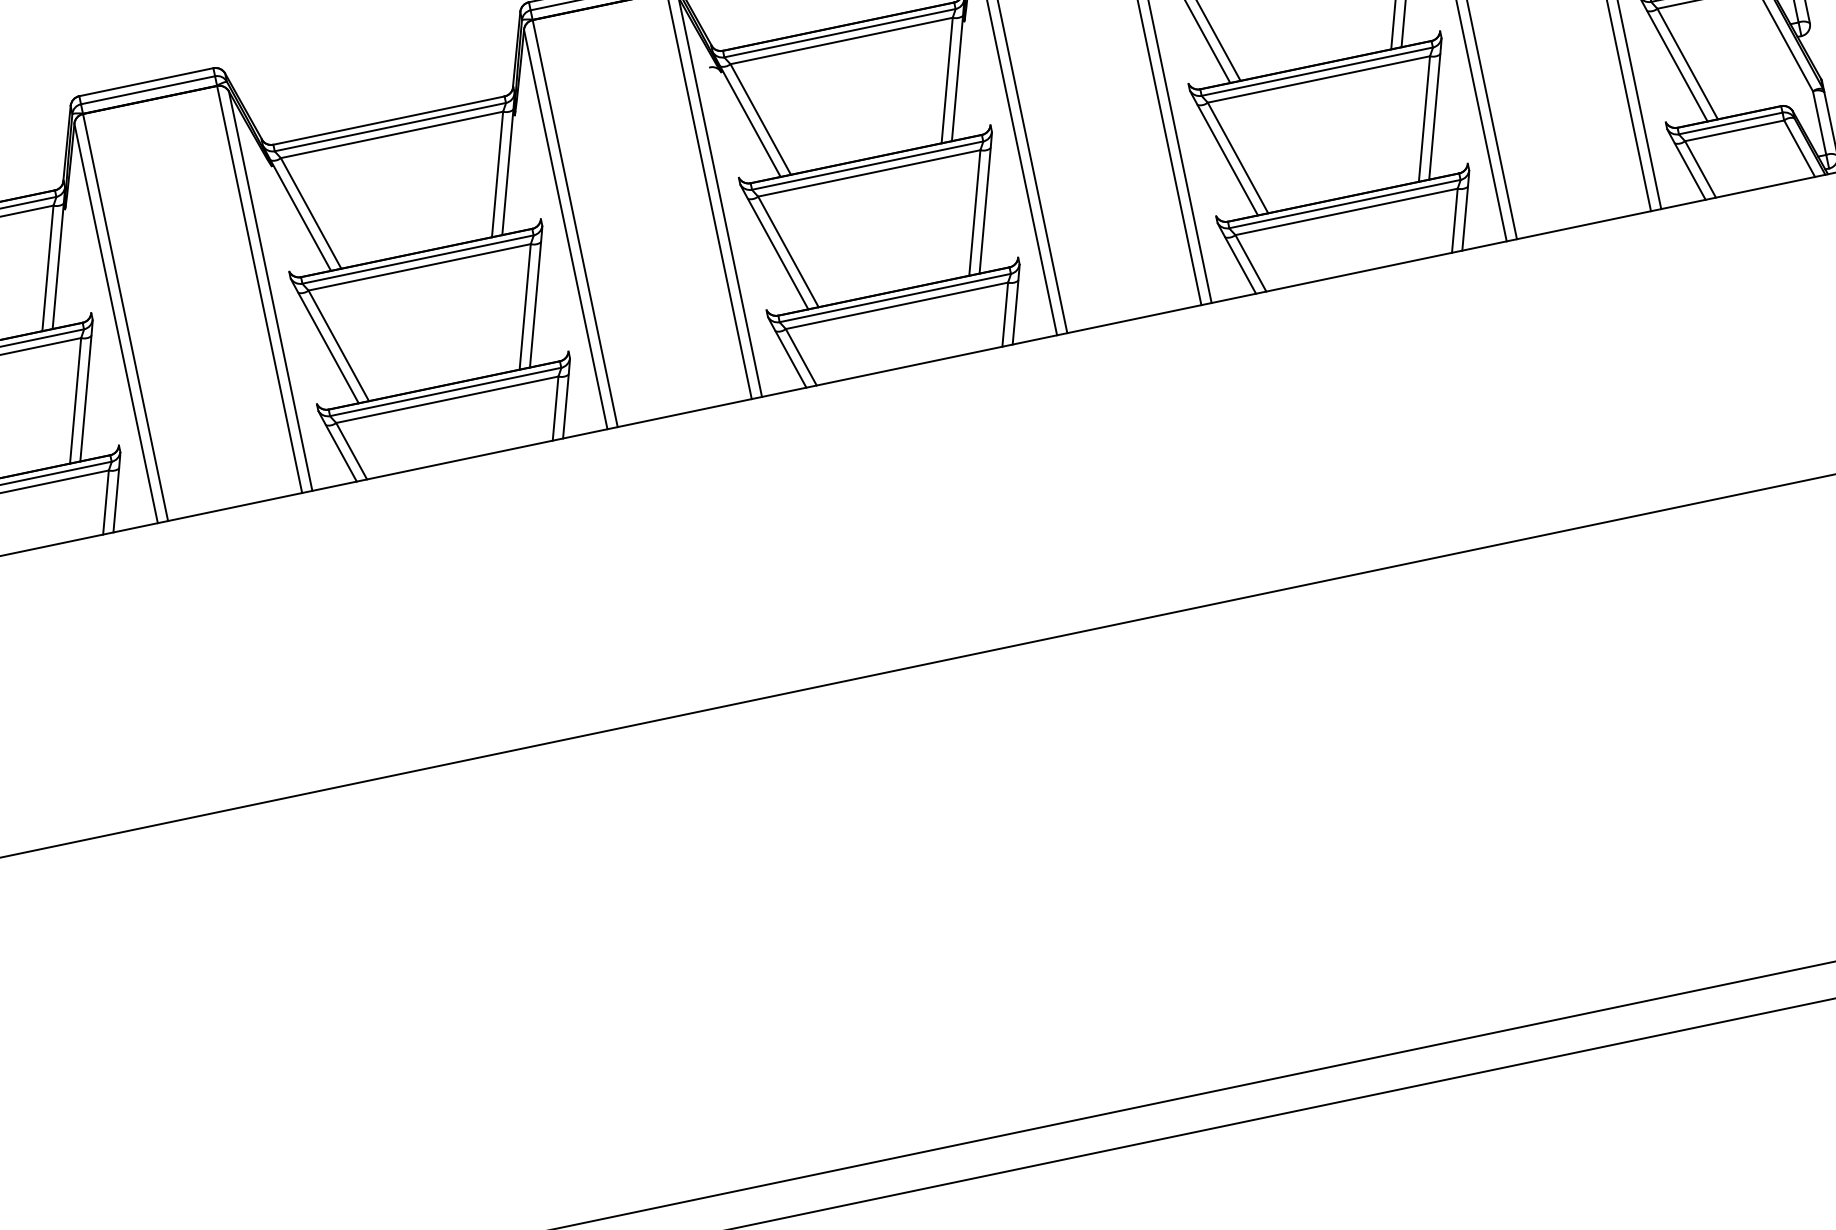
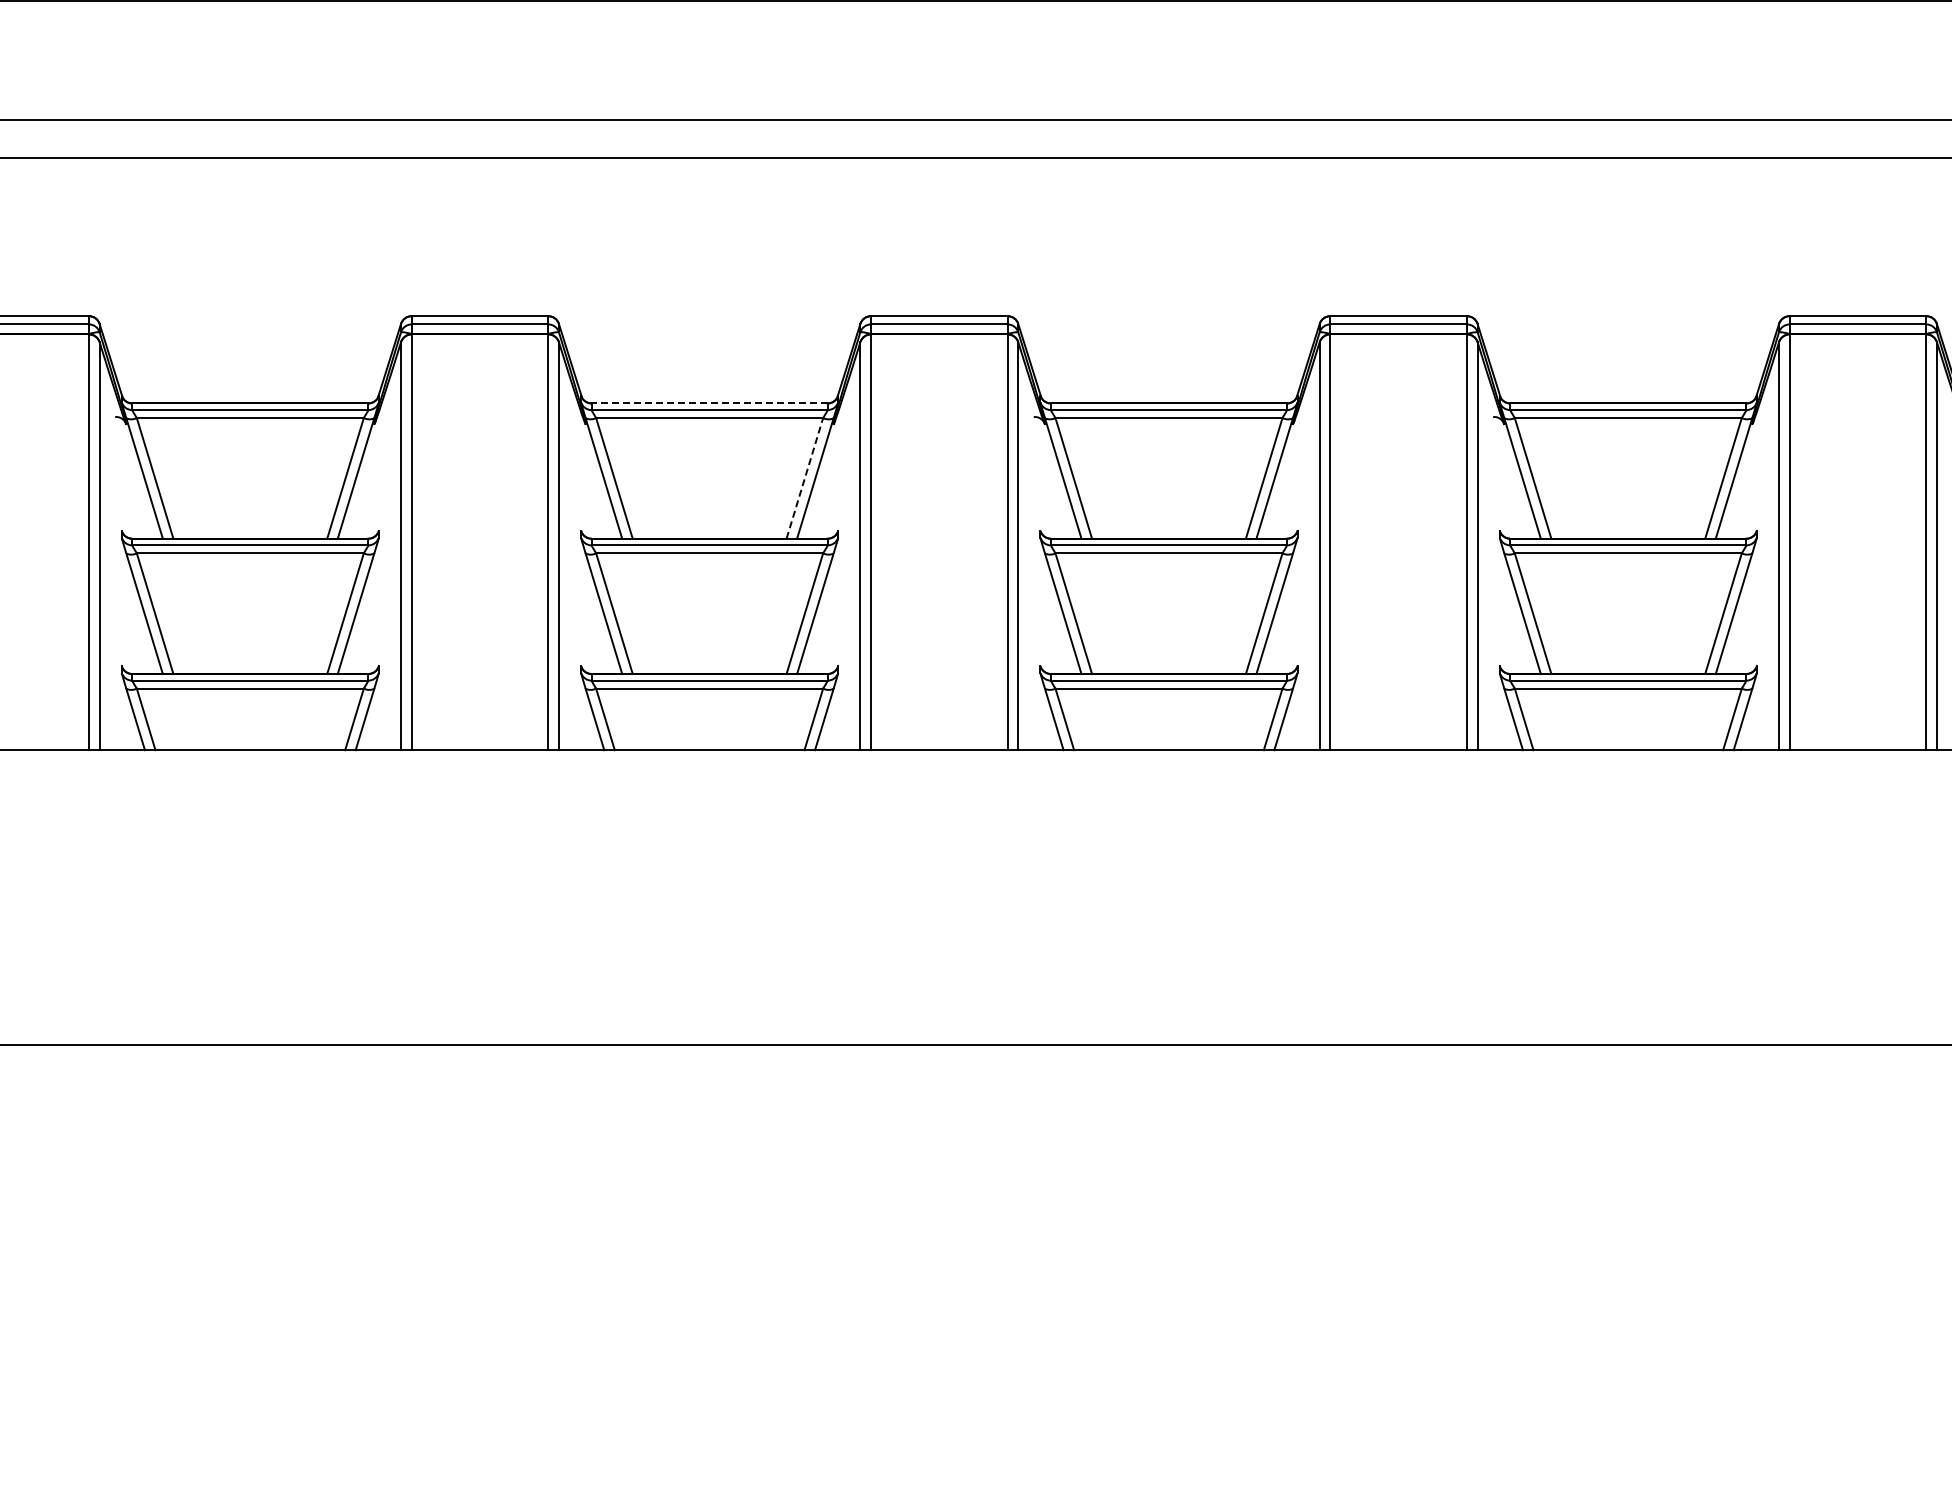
line: (388, 120) -> (709, 403), solid -> dashed
line: (497, 173) -> (805, 477), solid -> dashed

